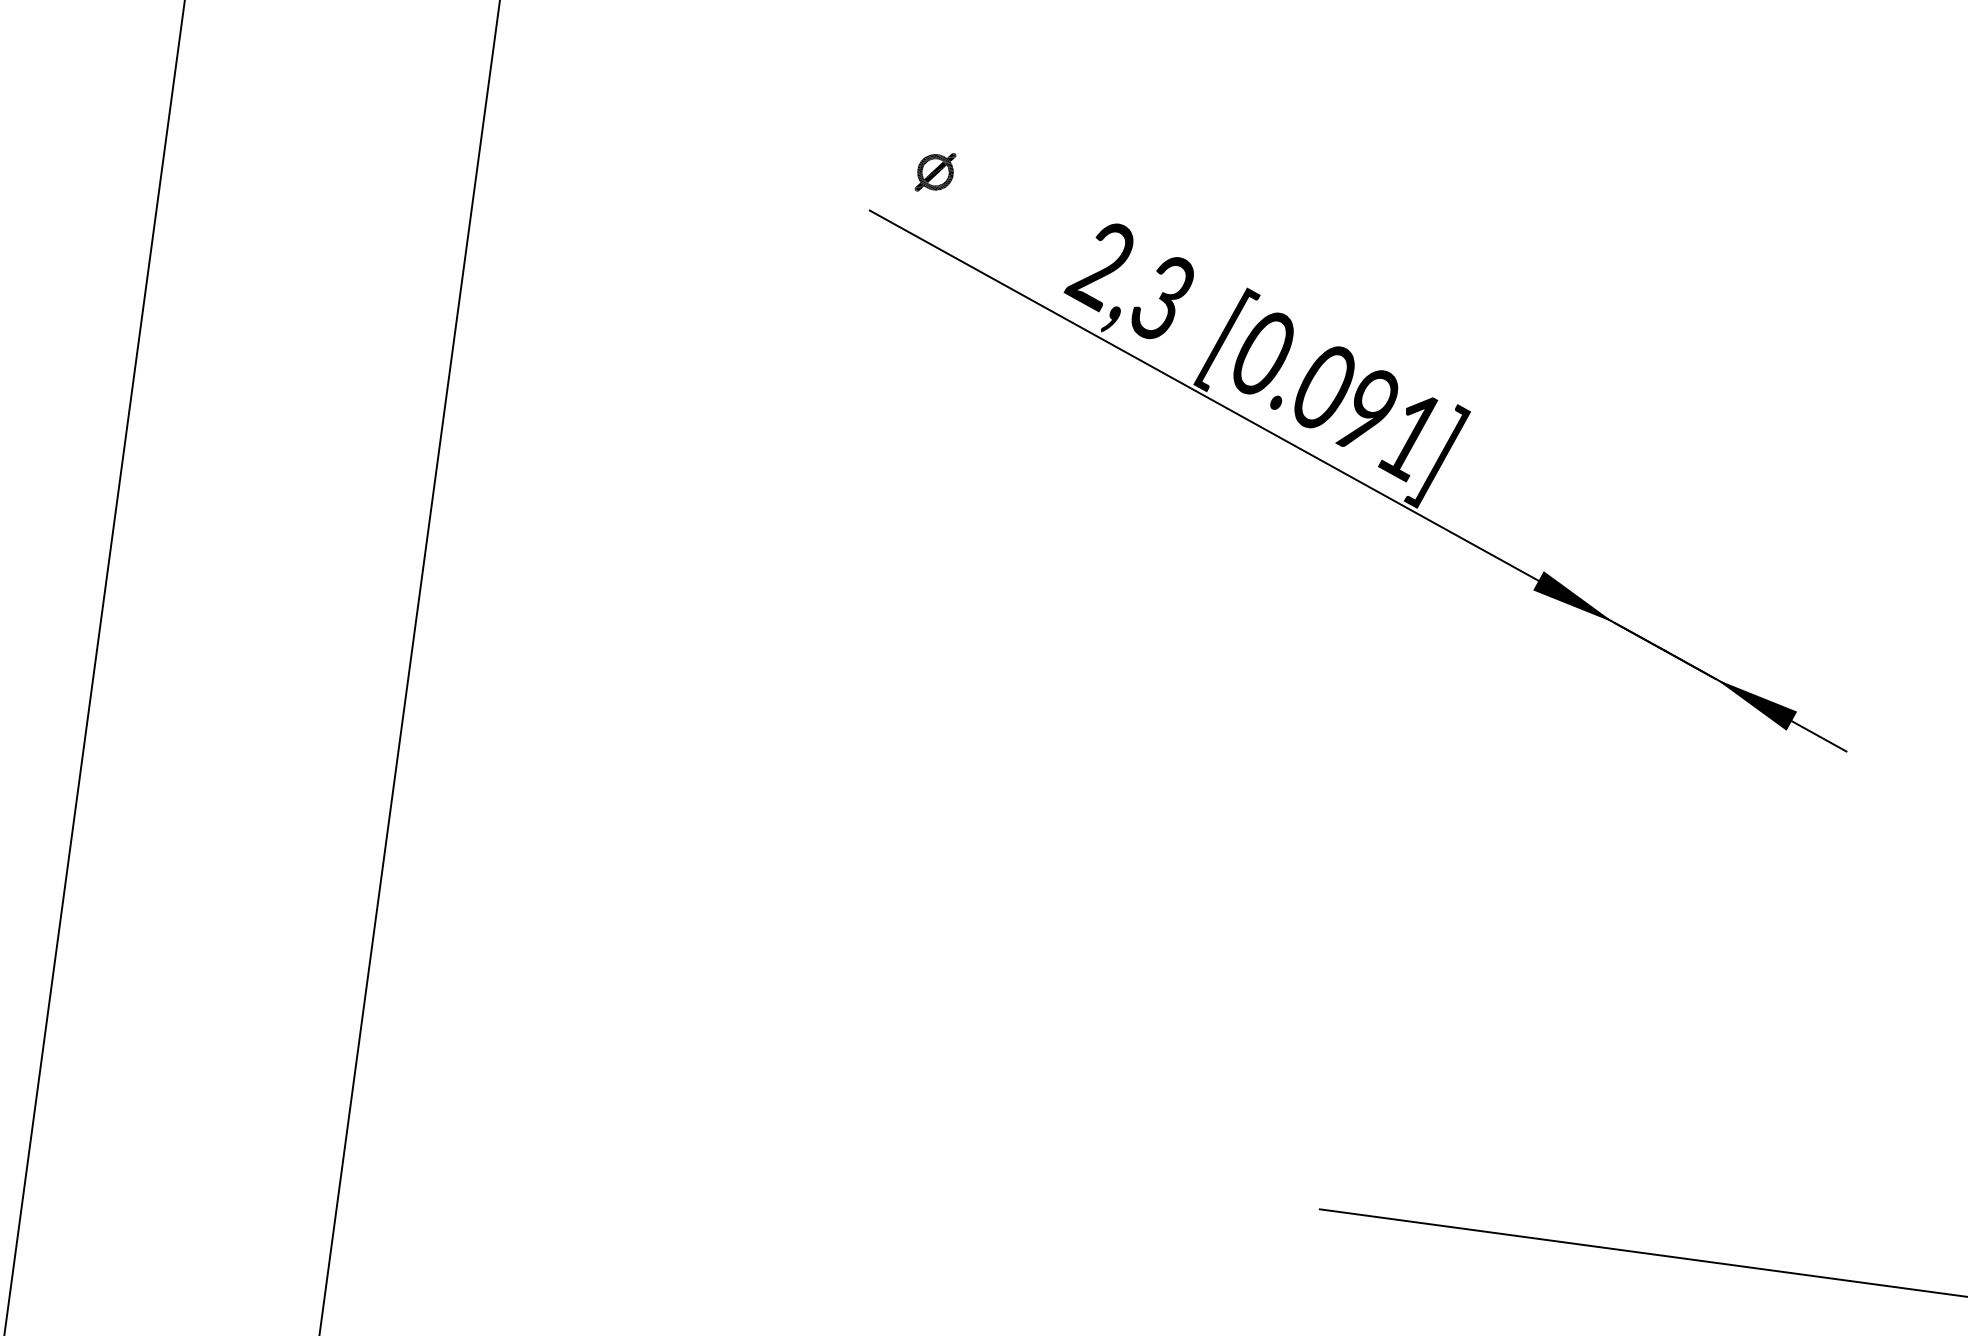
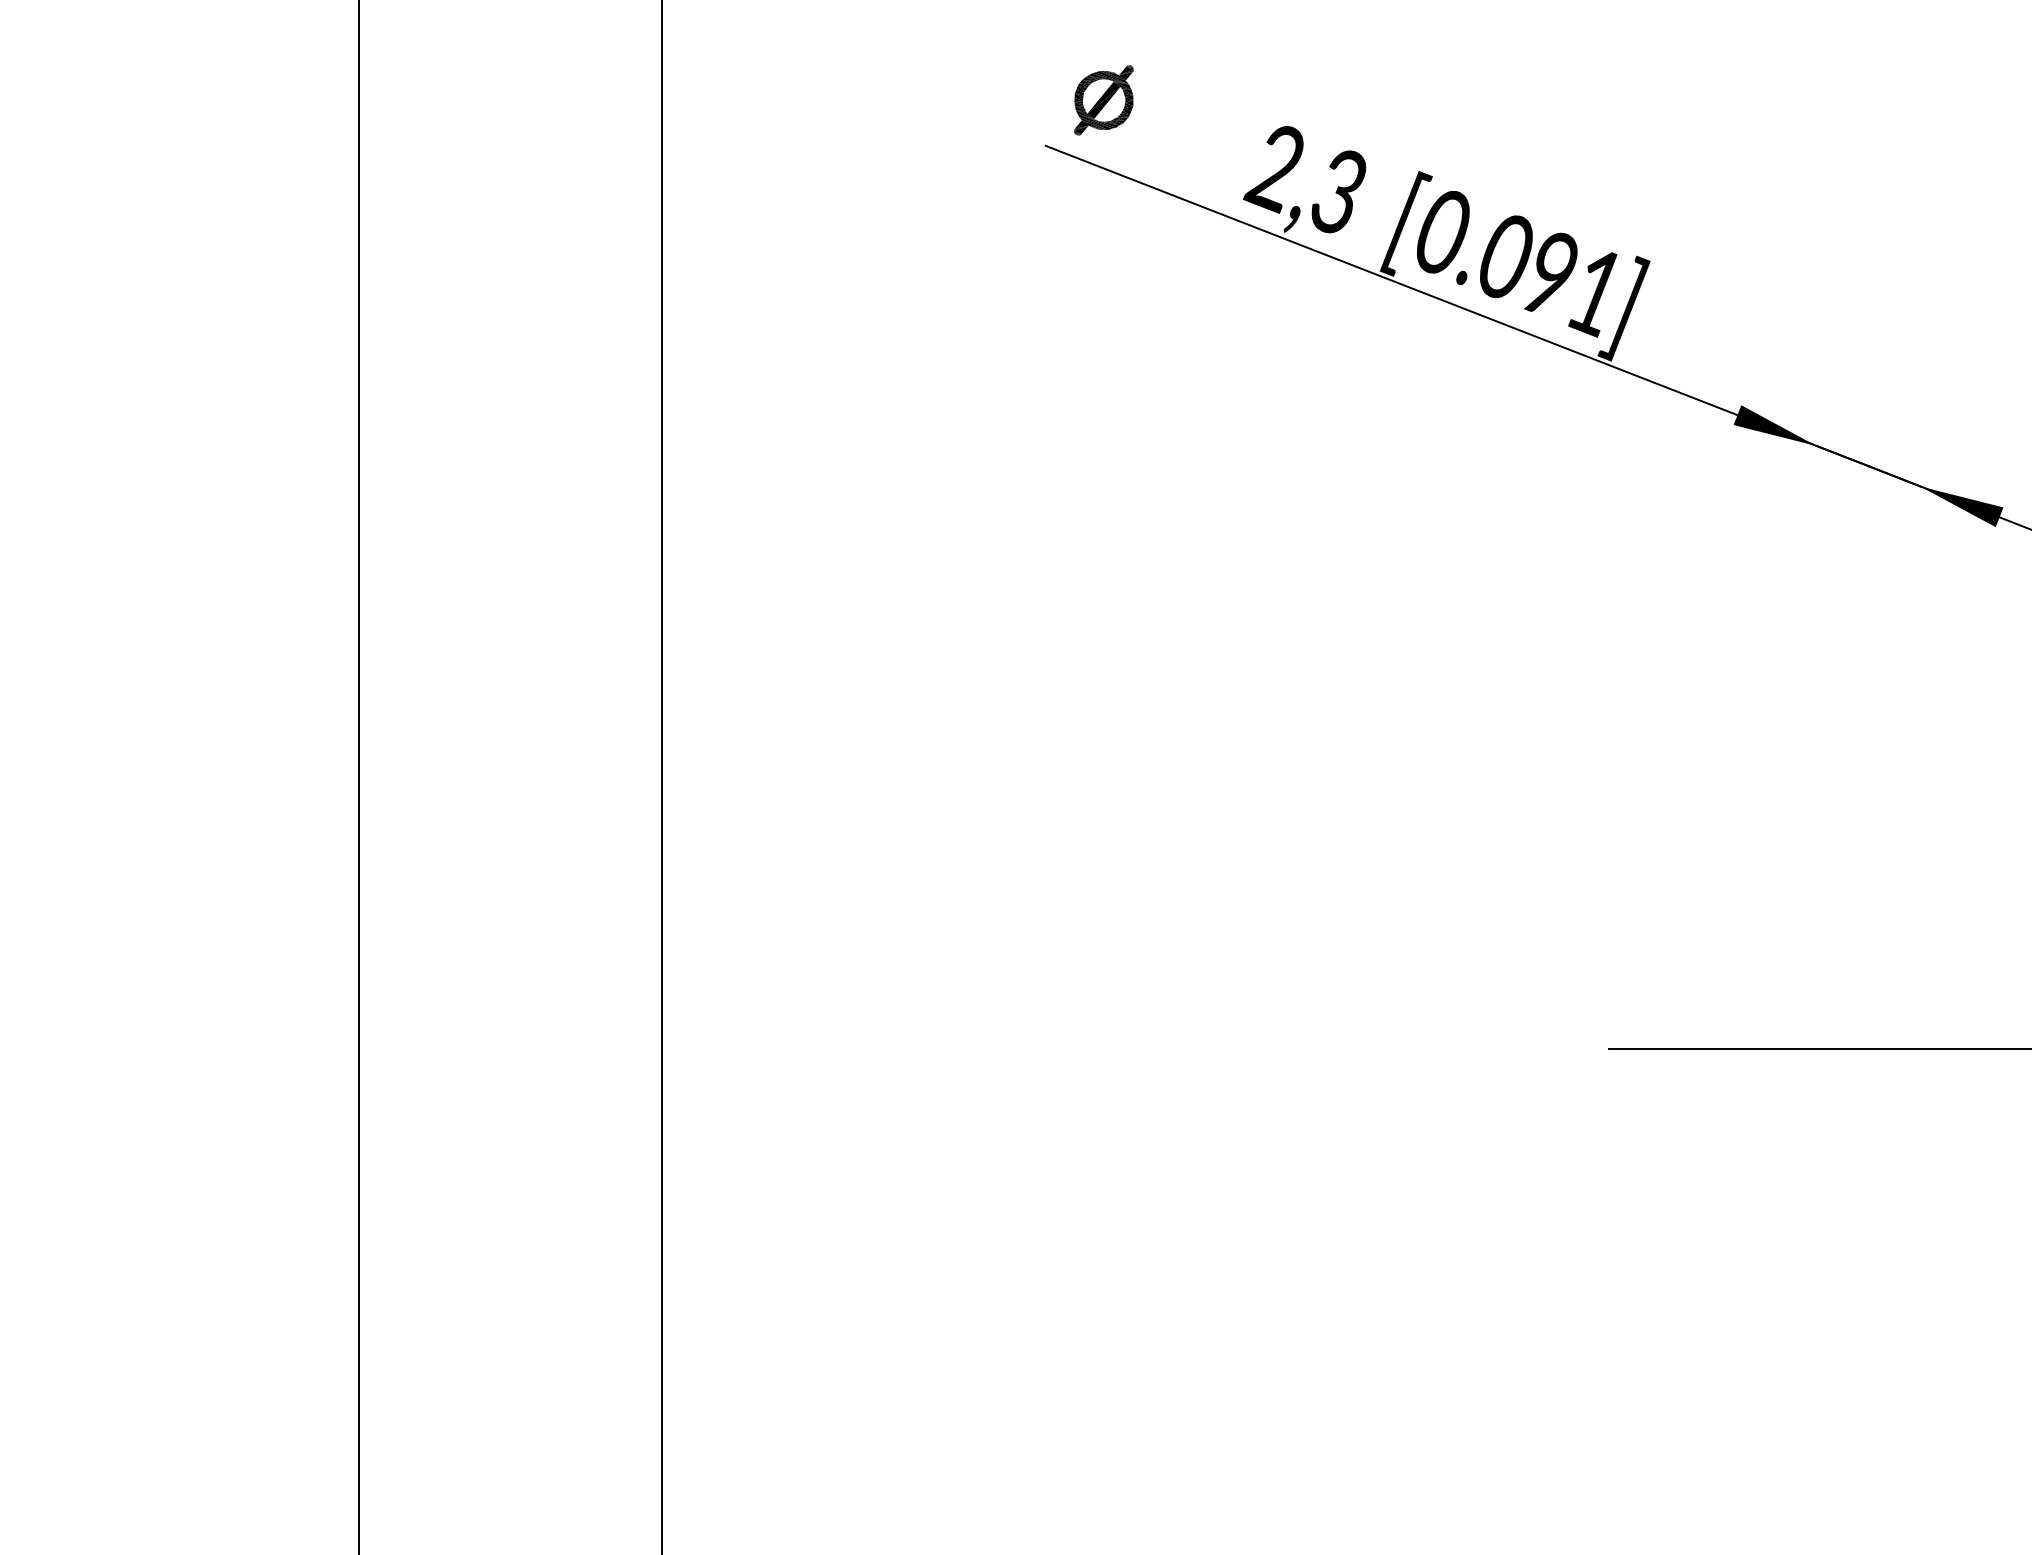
part: (935, 172) -> (1103, 100), size x1.67

